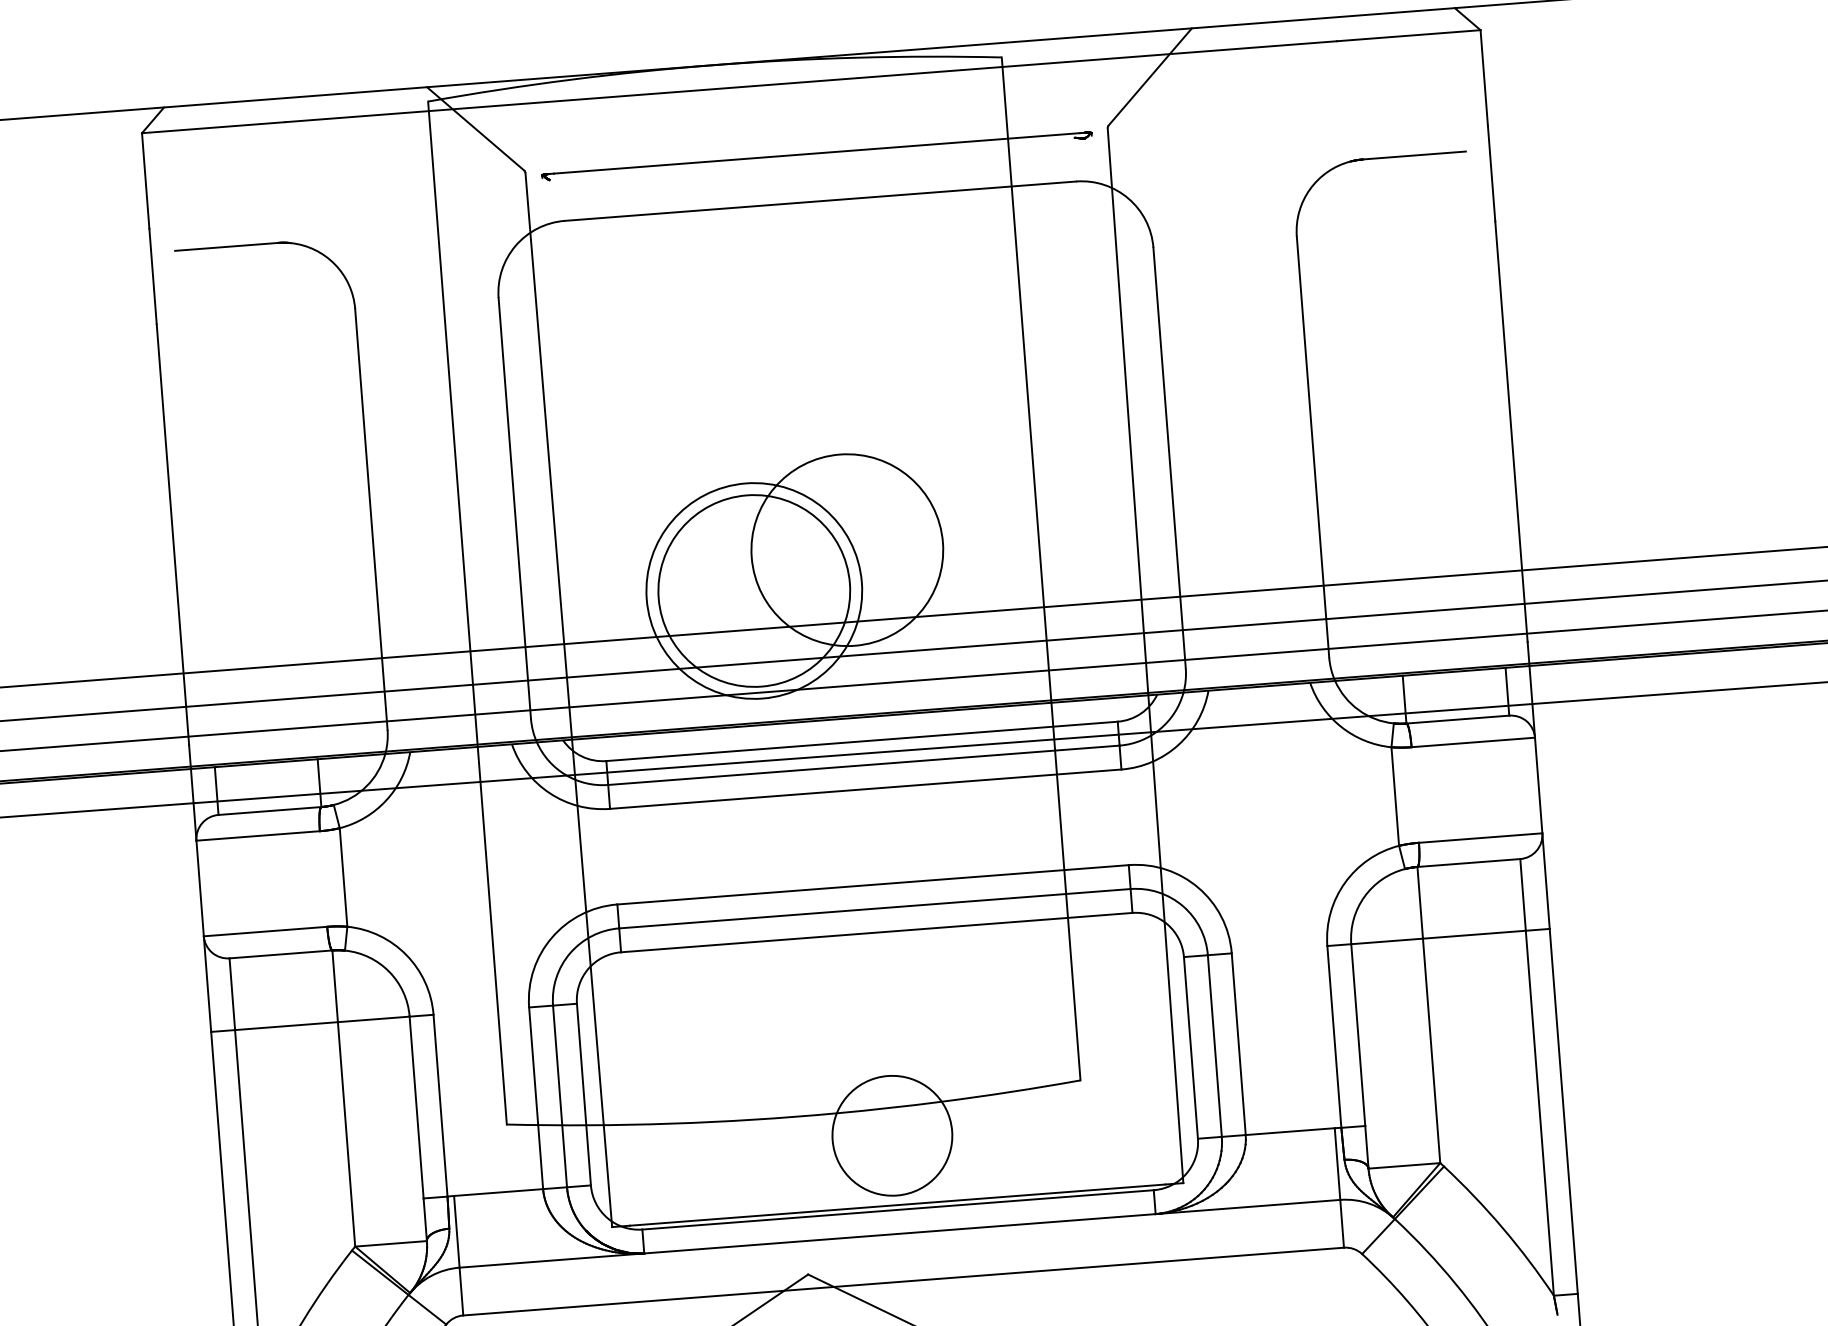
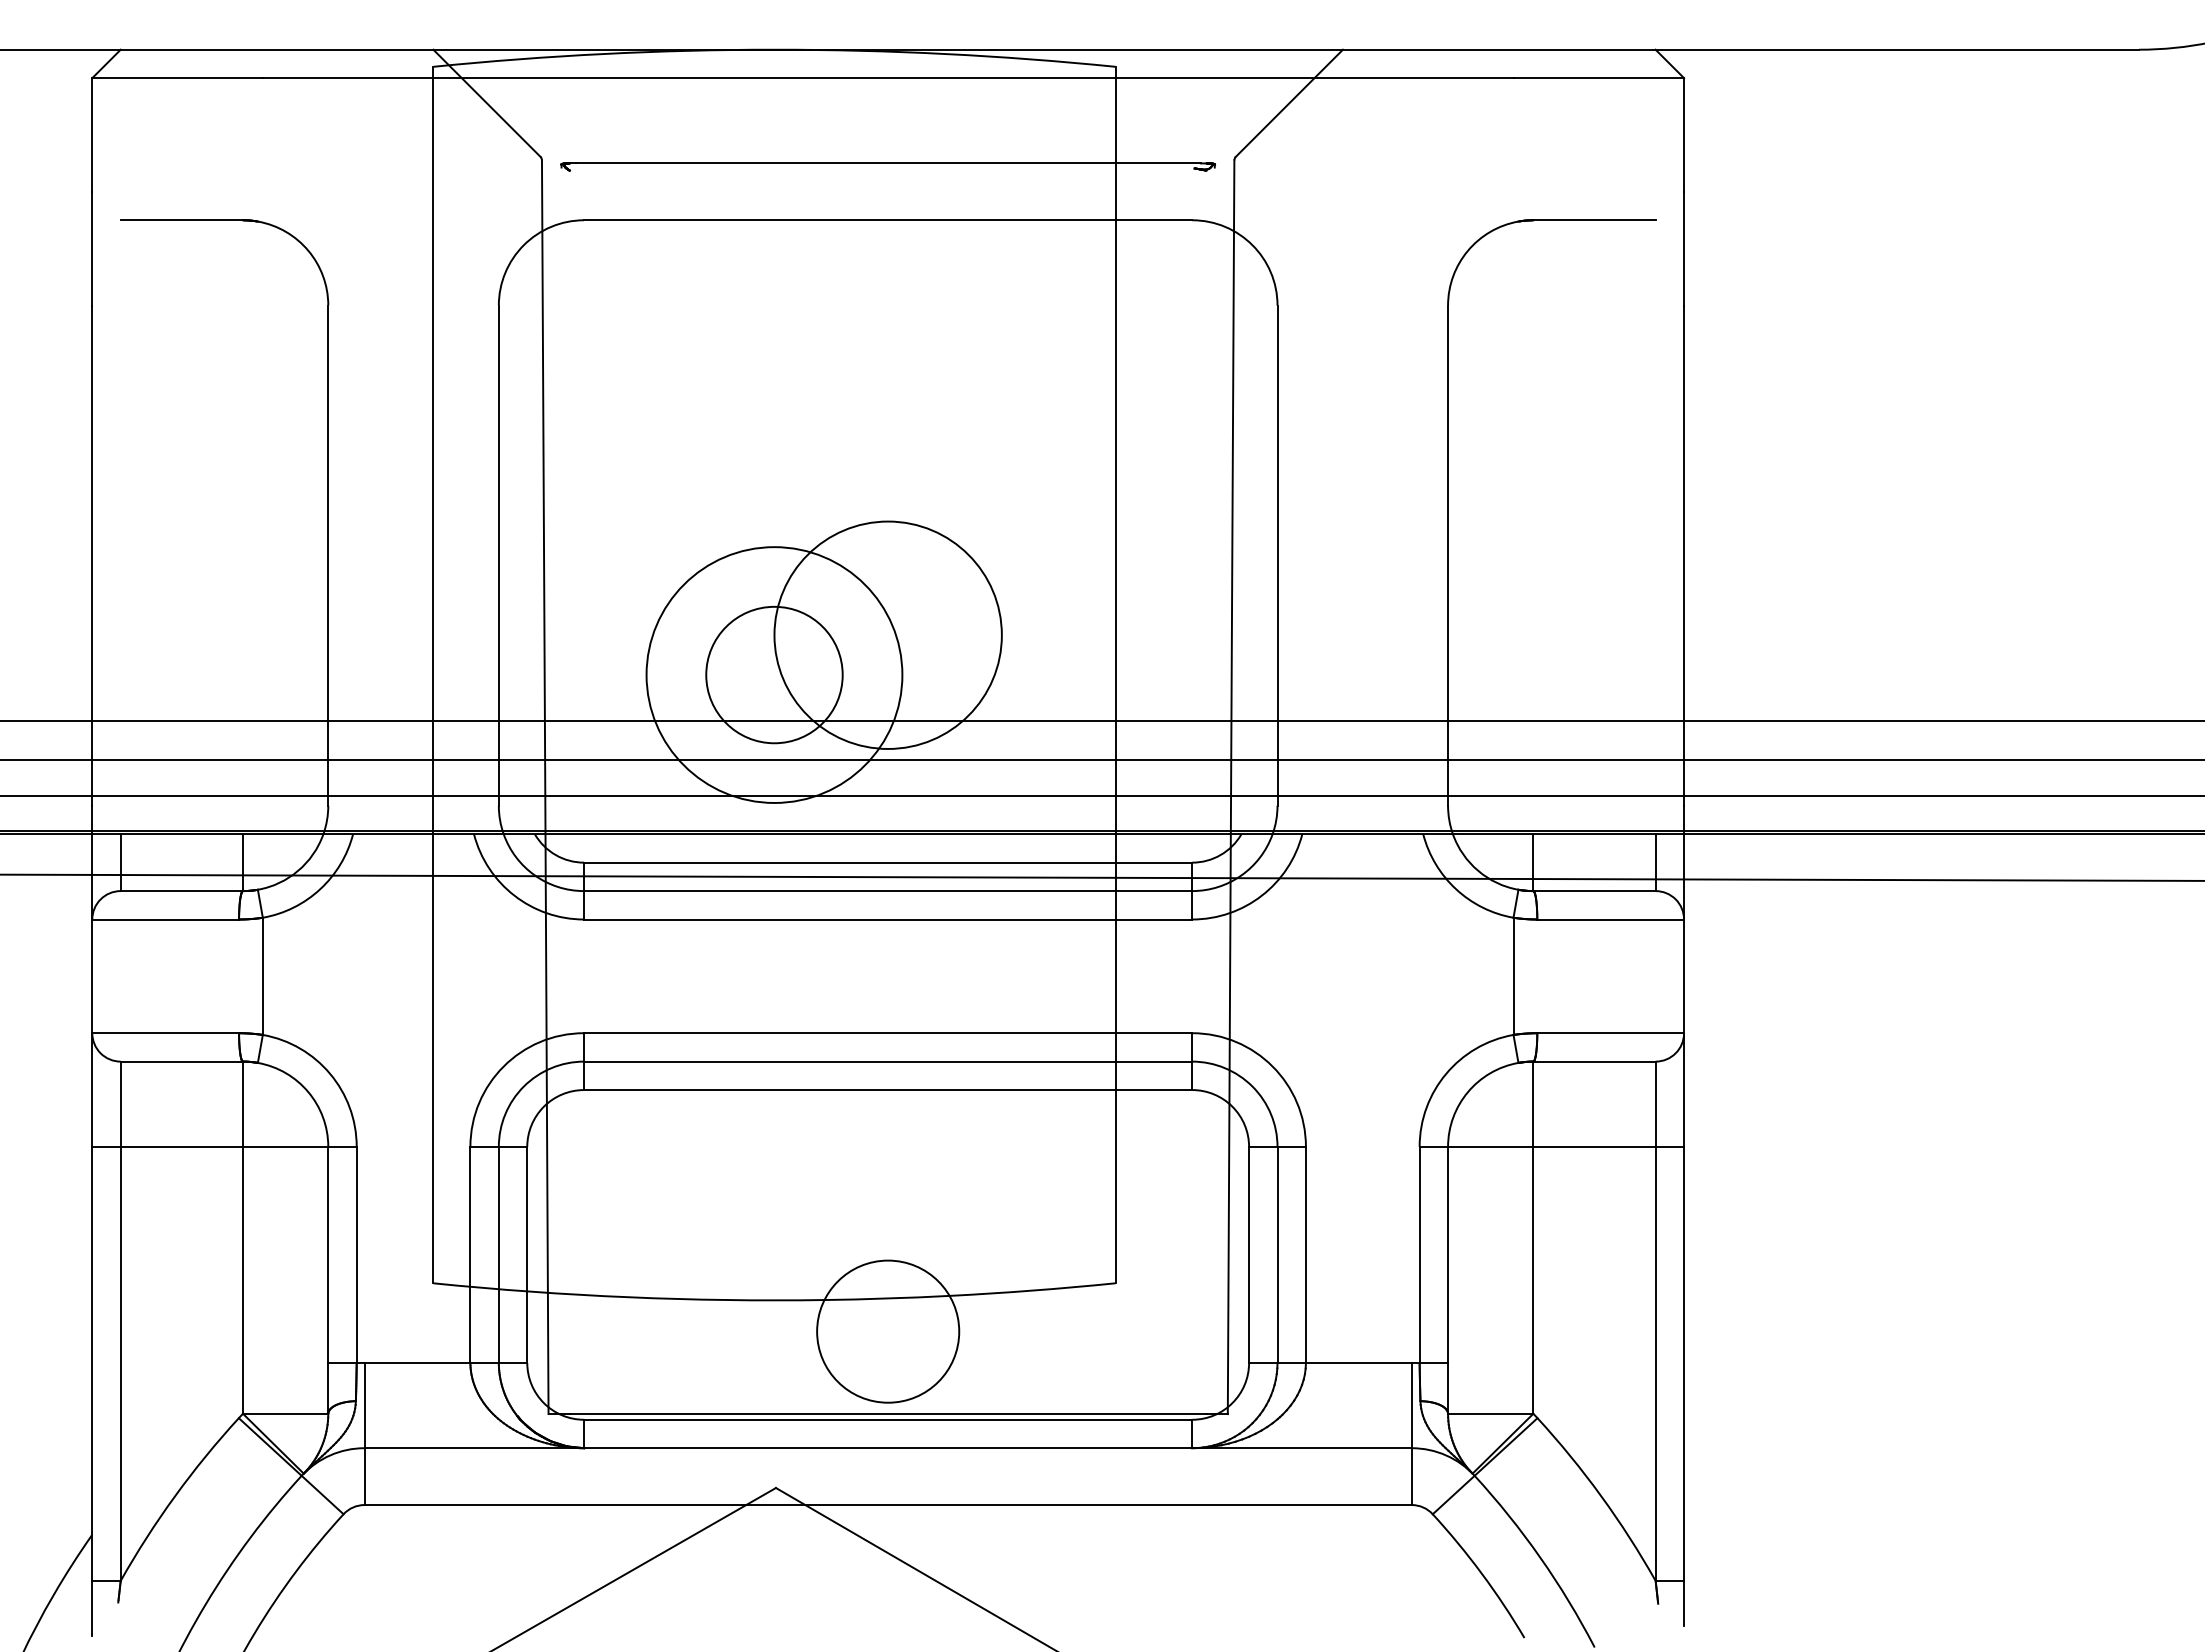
circle: (754, 590) -> (774, 674), size x0.6

